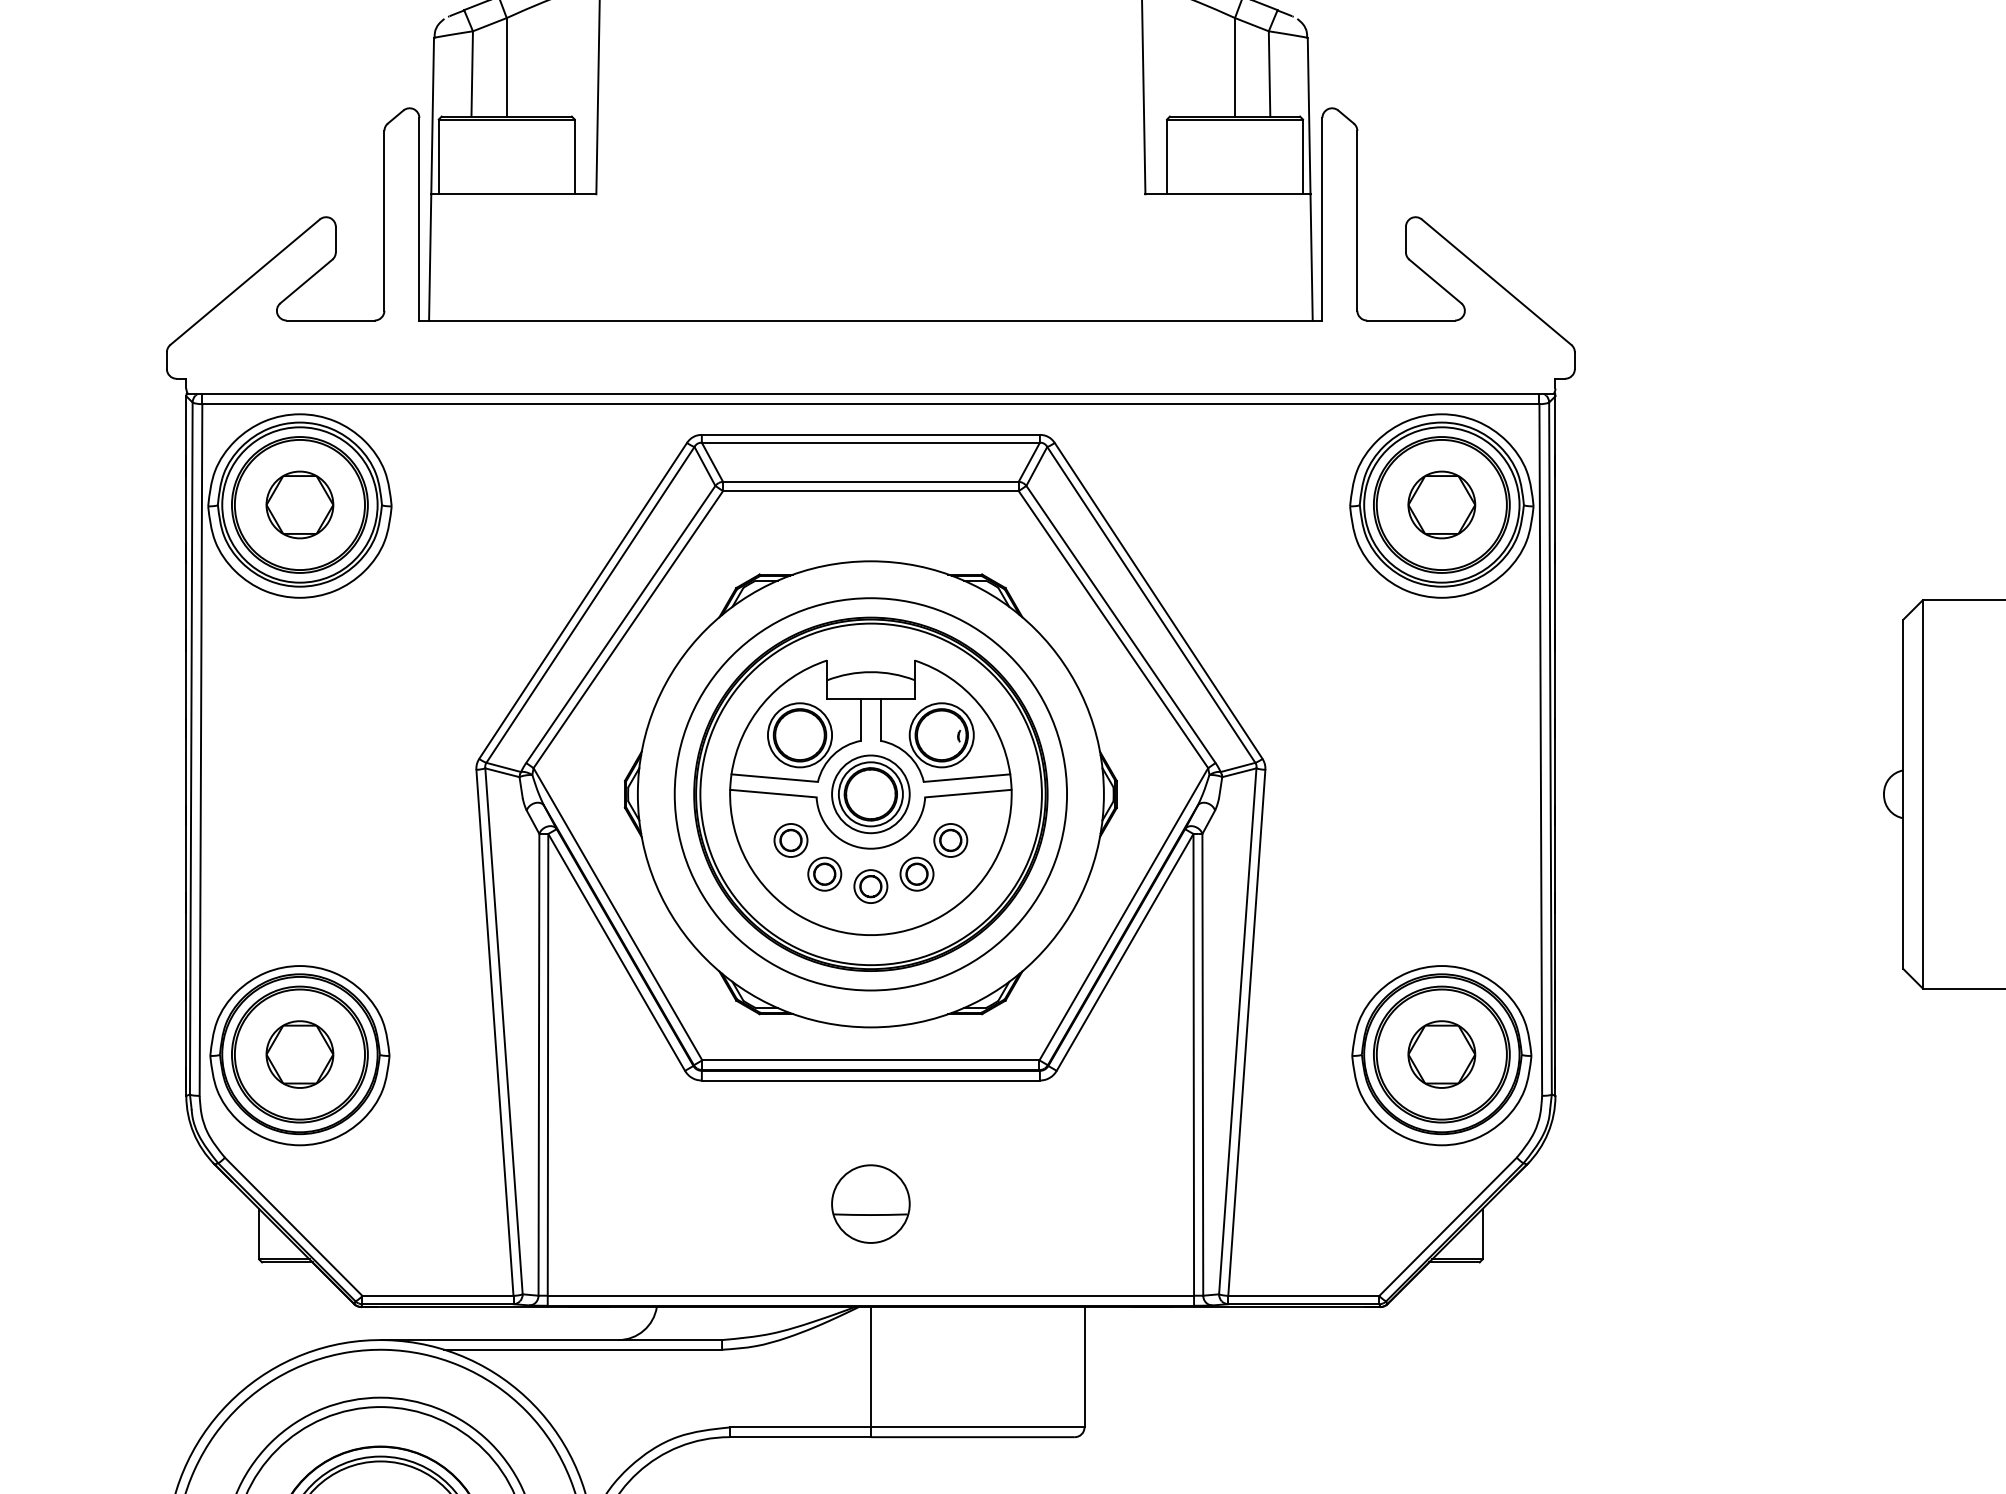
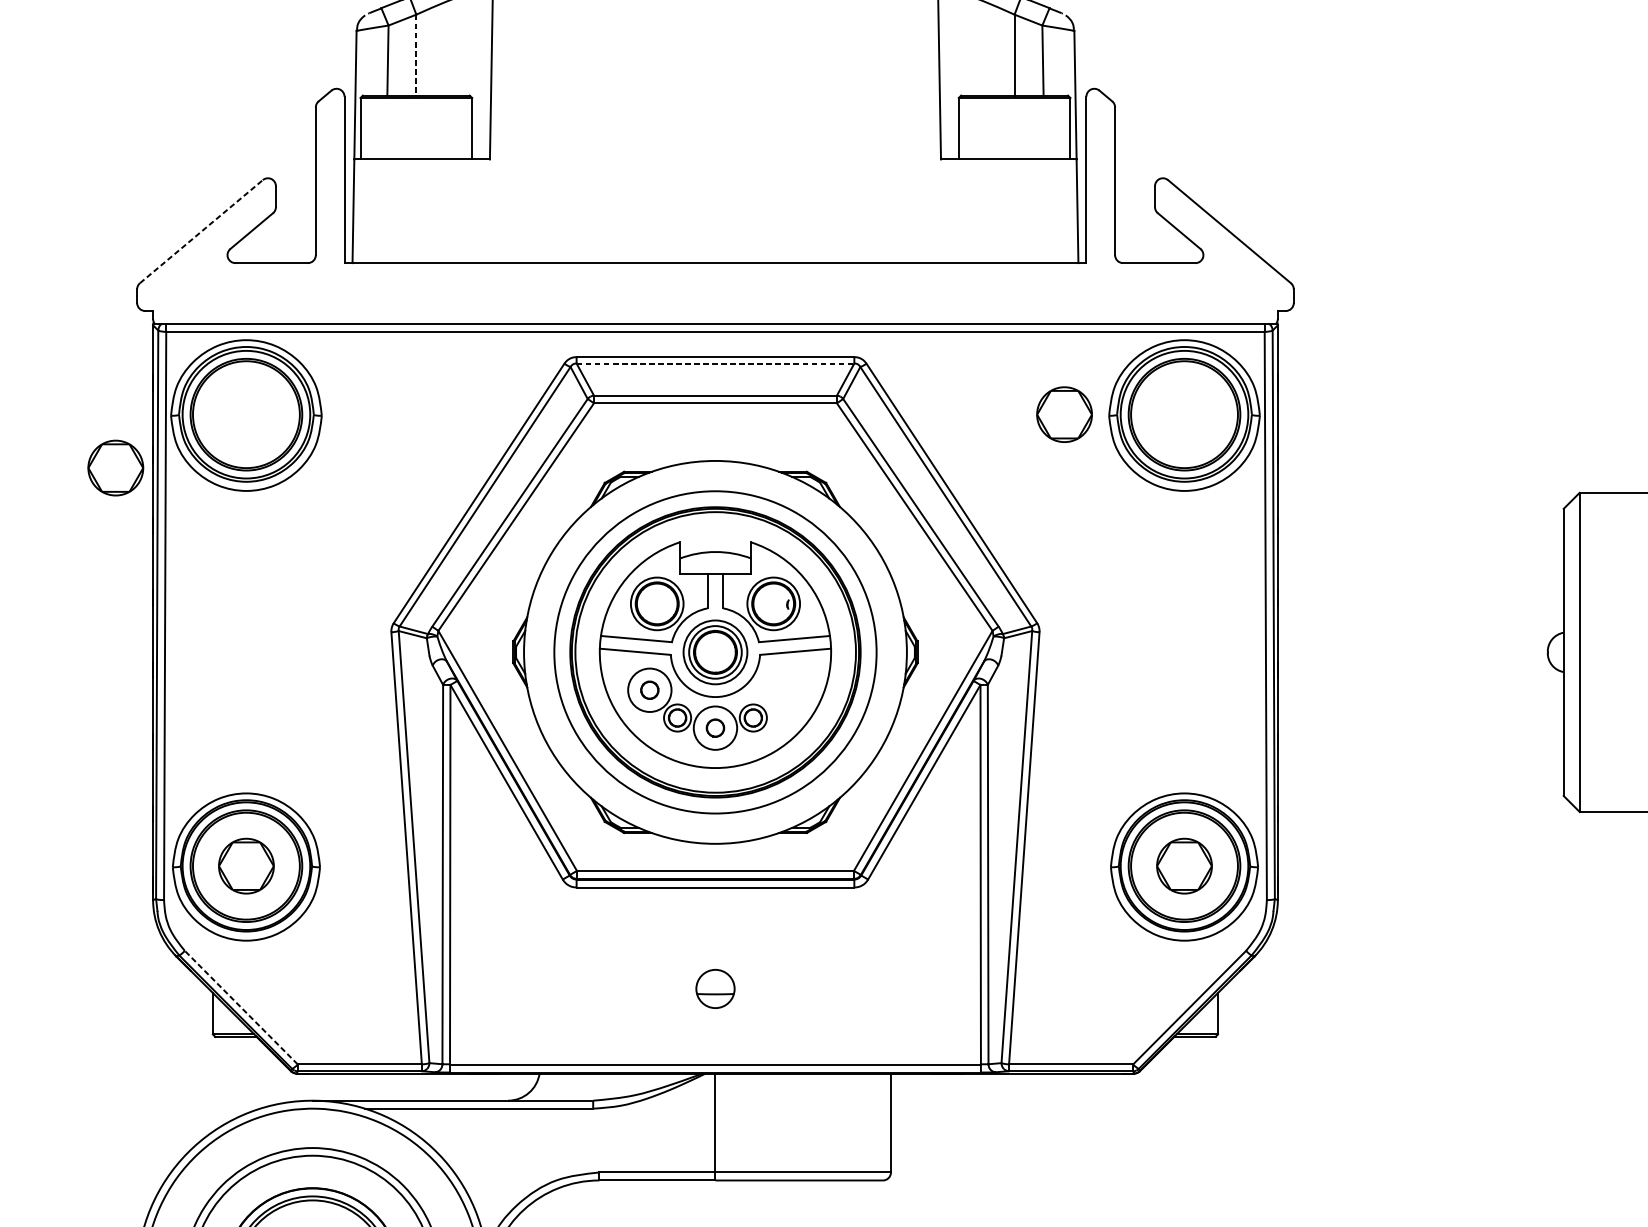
line: (506, 67) -> (416, 55), solid -> dashed
line: (245, 282) -> (201, 231), solid -> dashed
line: (871, 442) -> (715, 363), solid -> dashed
part: (299, 504) -> (115, 467), moved
part: (1441, 504) -> (1064, 414), moved
circle: (790, 839) -> (649, 689), size x1.6
part: (950, 840) -> (780, 690), removed
circle: (870, 886) -> (715, 728), size x1.6
part: (870, 1203) -> (715, 988), size x0.6
line: (293, 1226) -> (241, 1007), solid -> dashed

